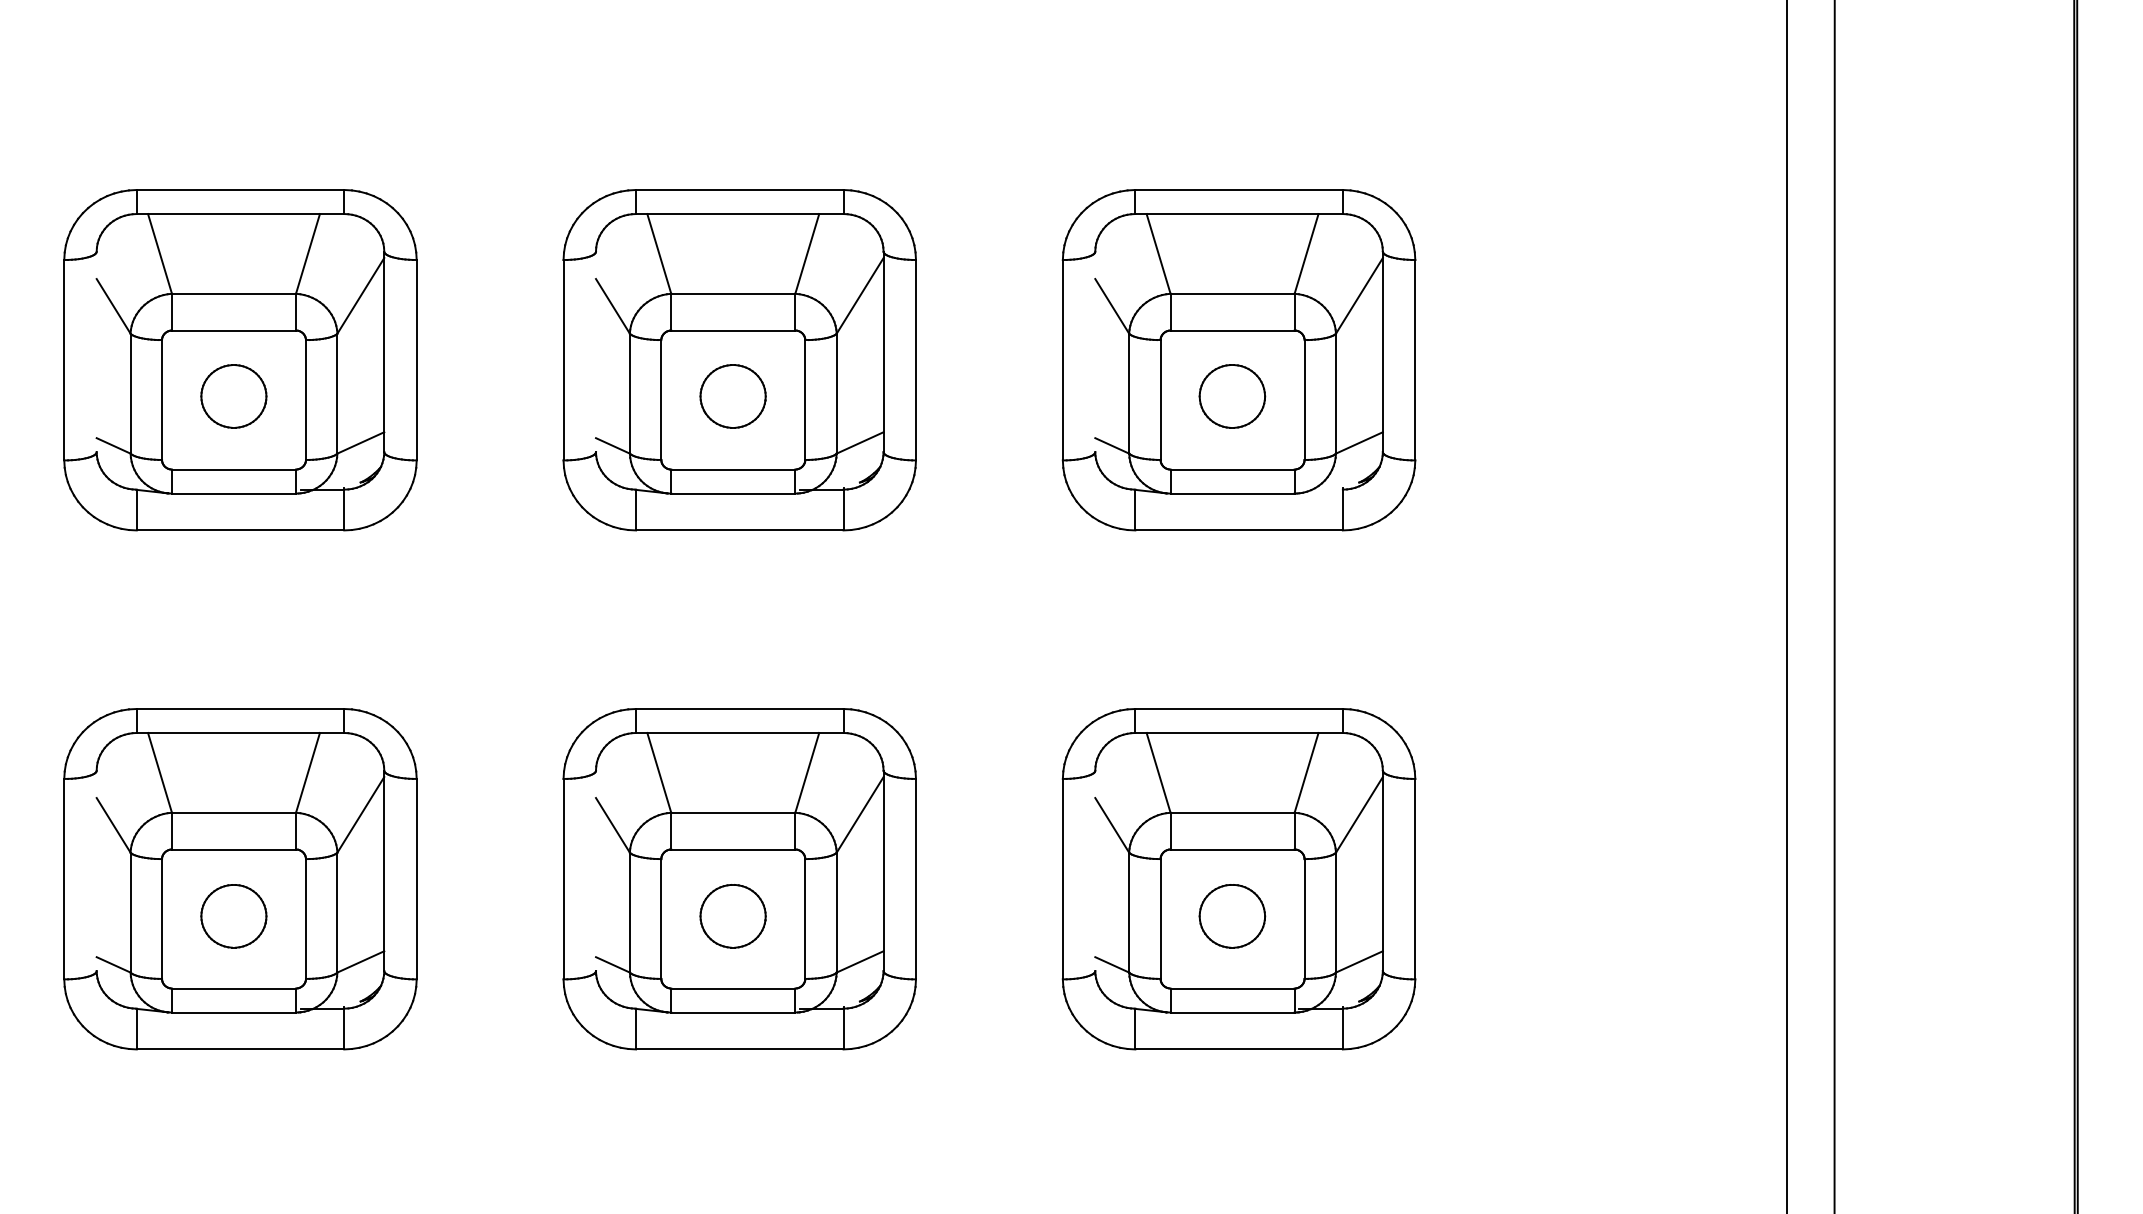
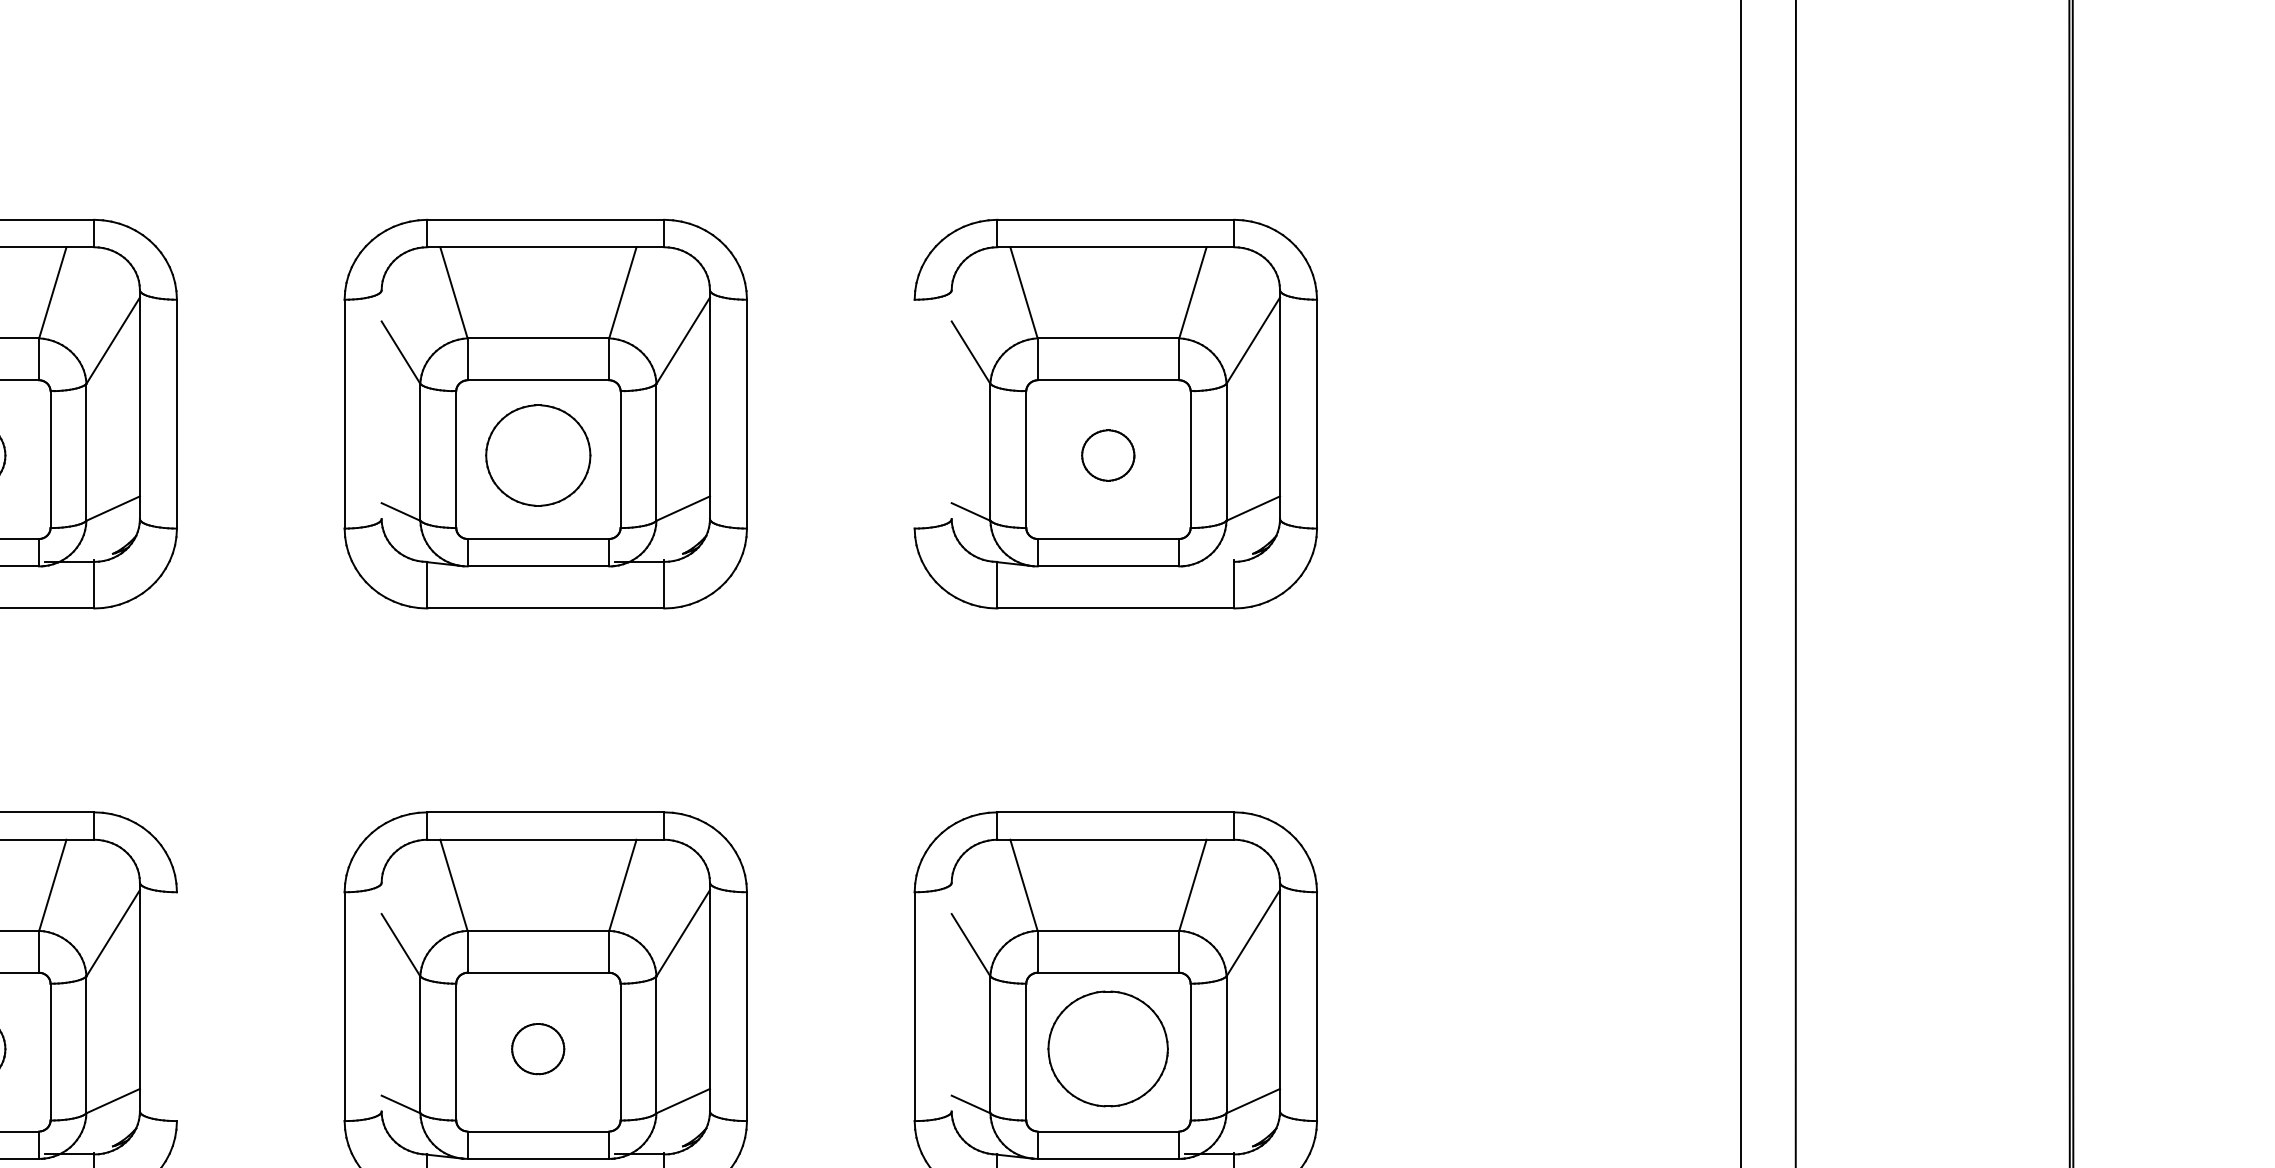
line: (1062, 360) -> (914, 414), removed
part: (732, 396) -> (537, 455), size x1.4
part: (1232, 396) -> (1108, 455), size x0.7
line: (416, 878) -> (176, 1005), removed
part: (732, 916) -> (537, 1049), size x0.7
part: (1232, 916) -> (1108, 1049), size x1.6

